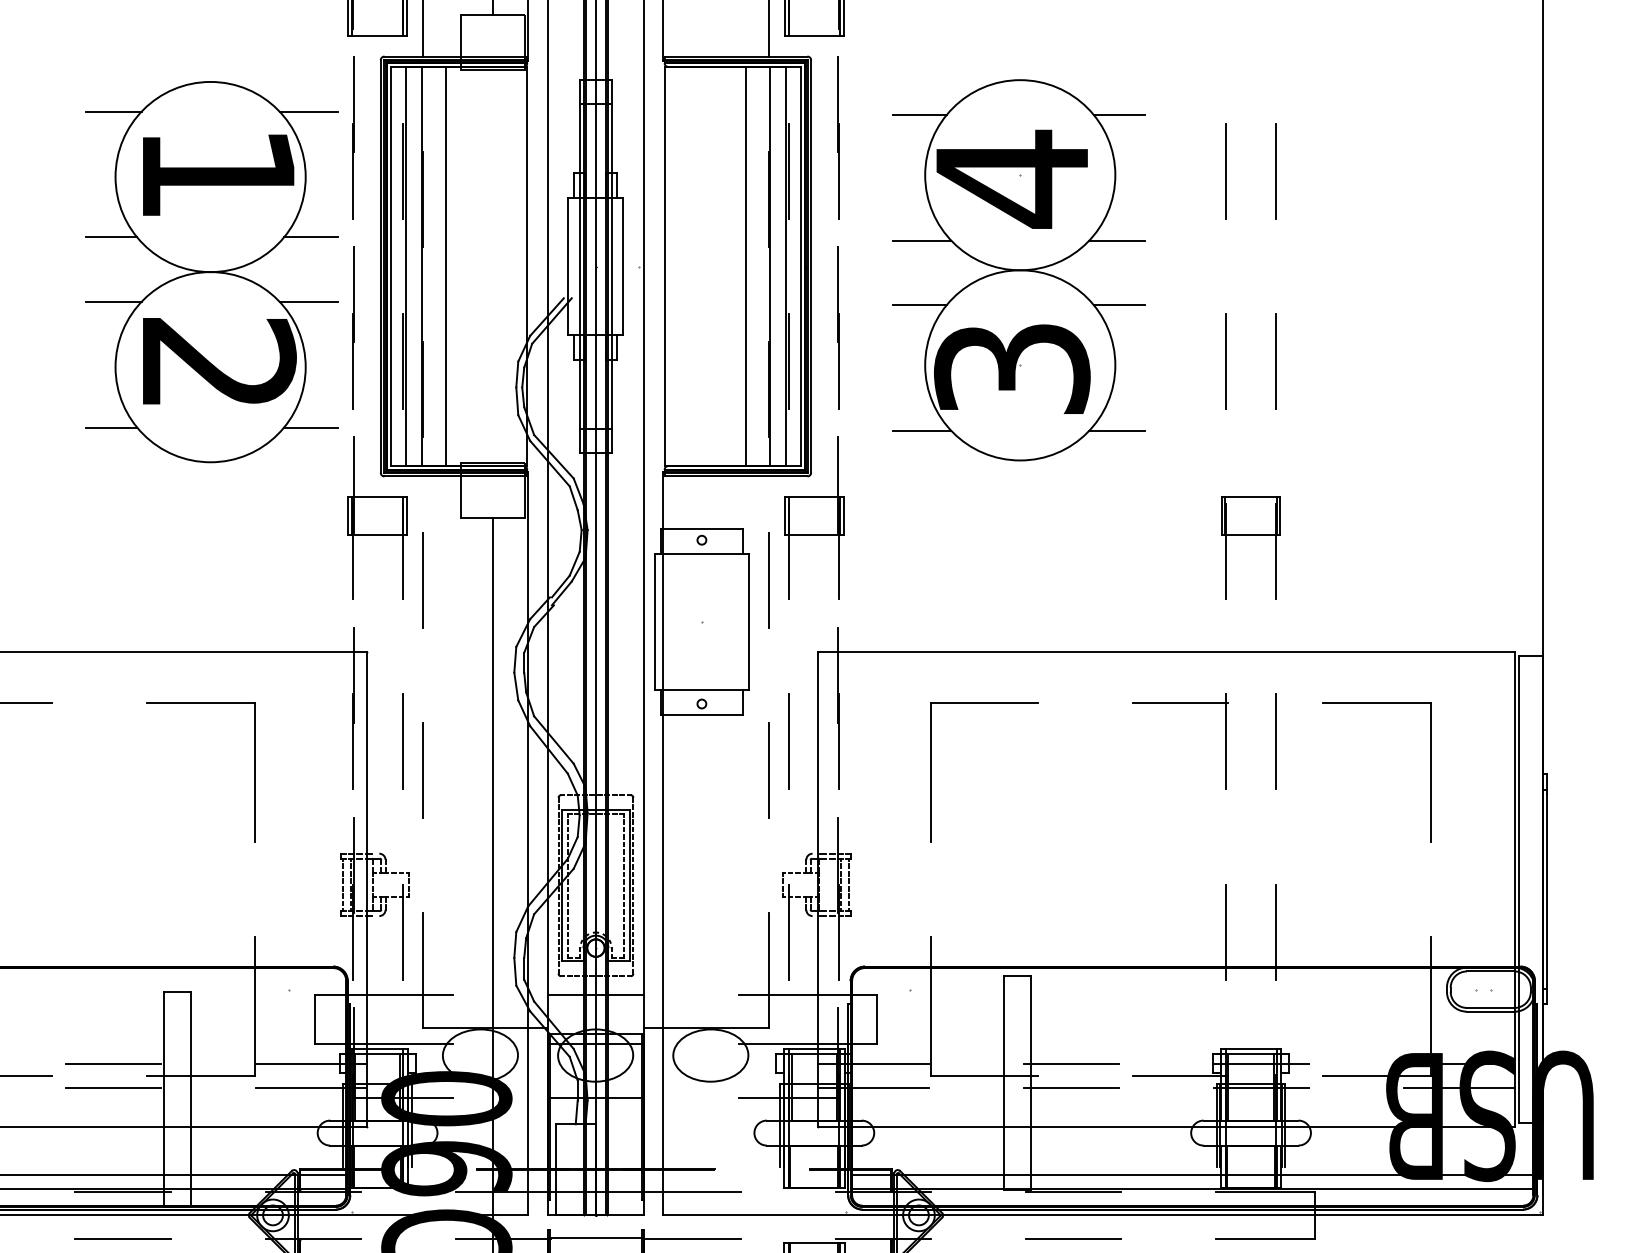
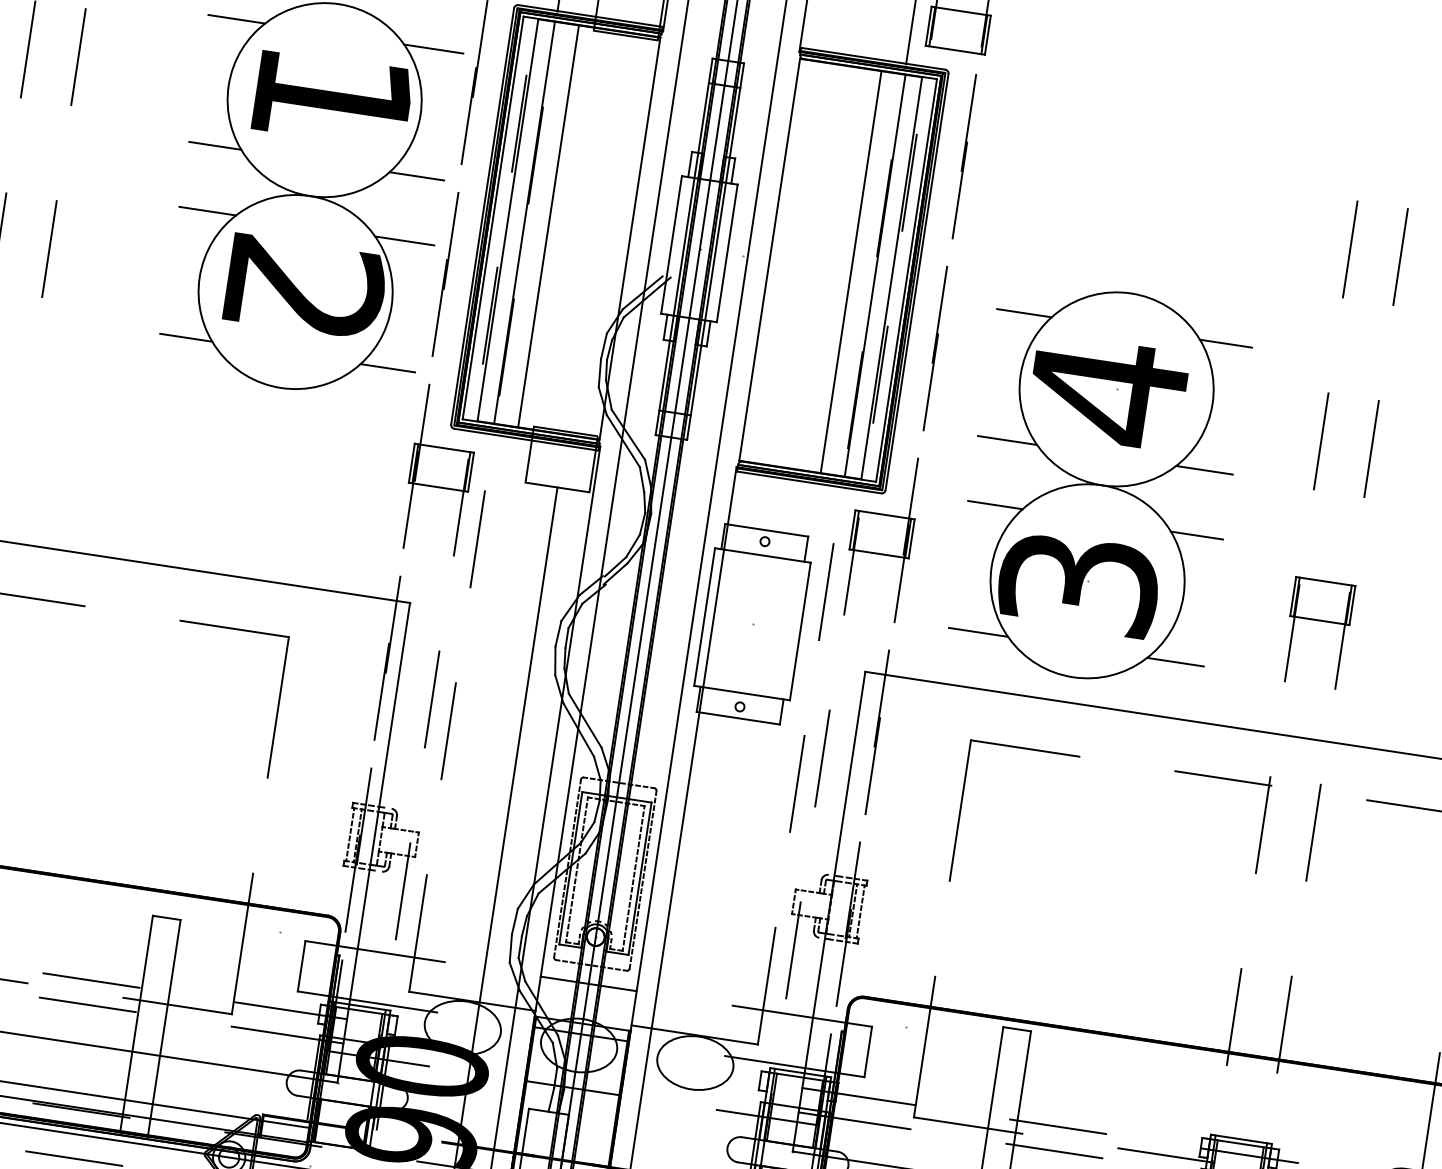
part: (1018, 270) -> (1100, 485), moved

